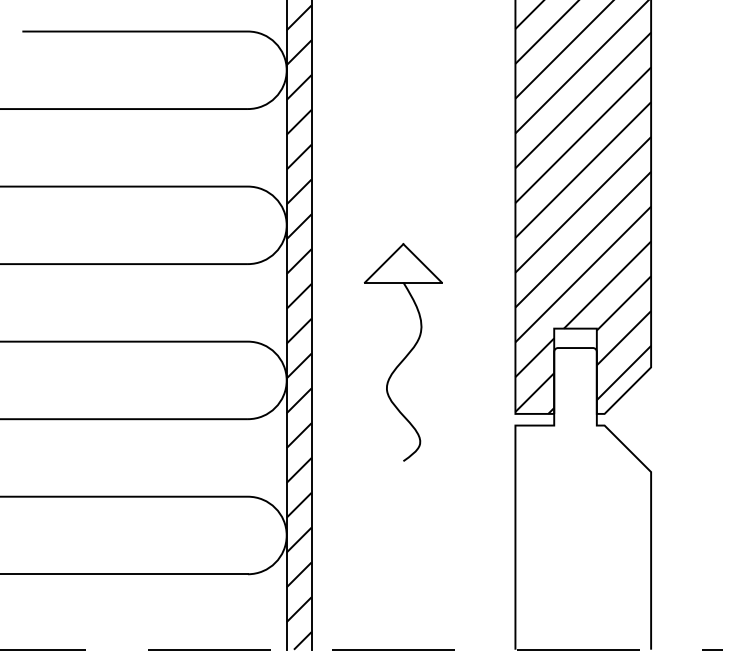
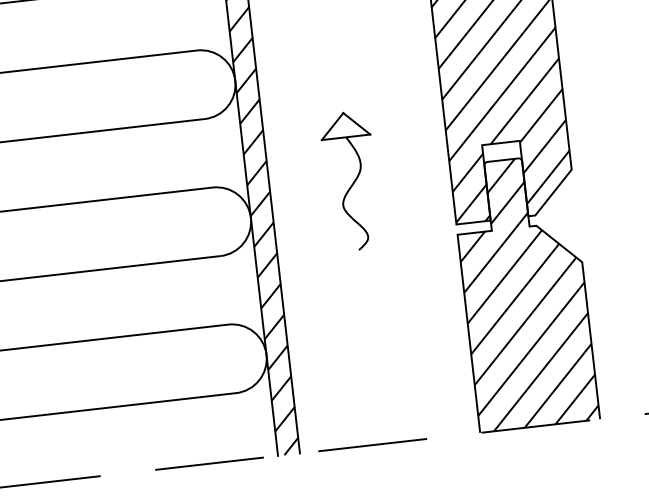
part: (402, 352) -> (350, 181), size x0.71
hatch: (583, 498) -> (525, 292), added

